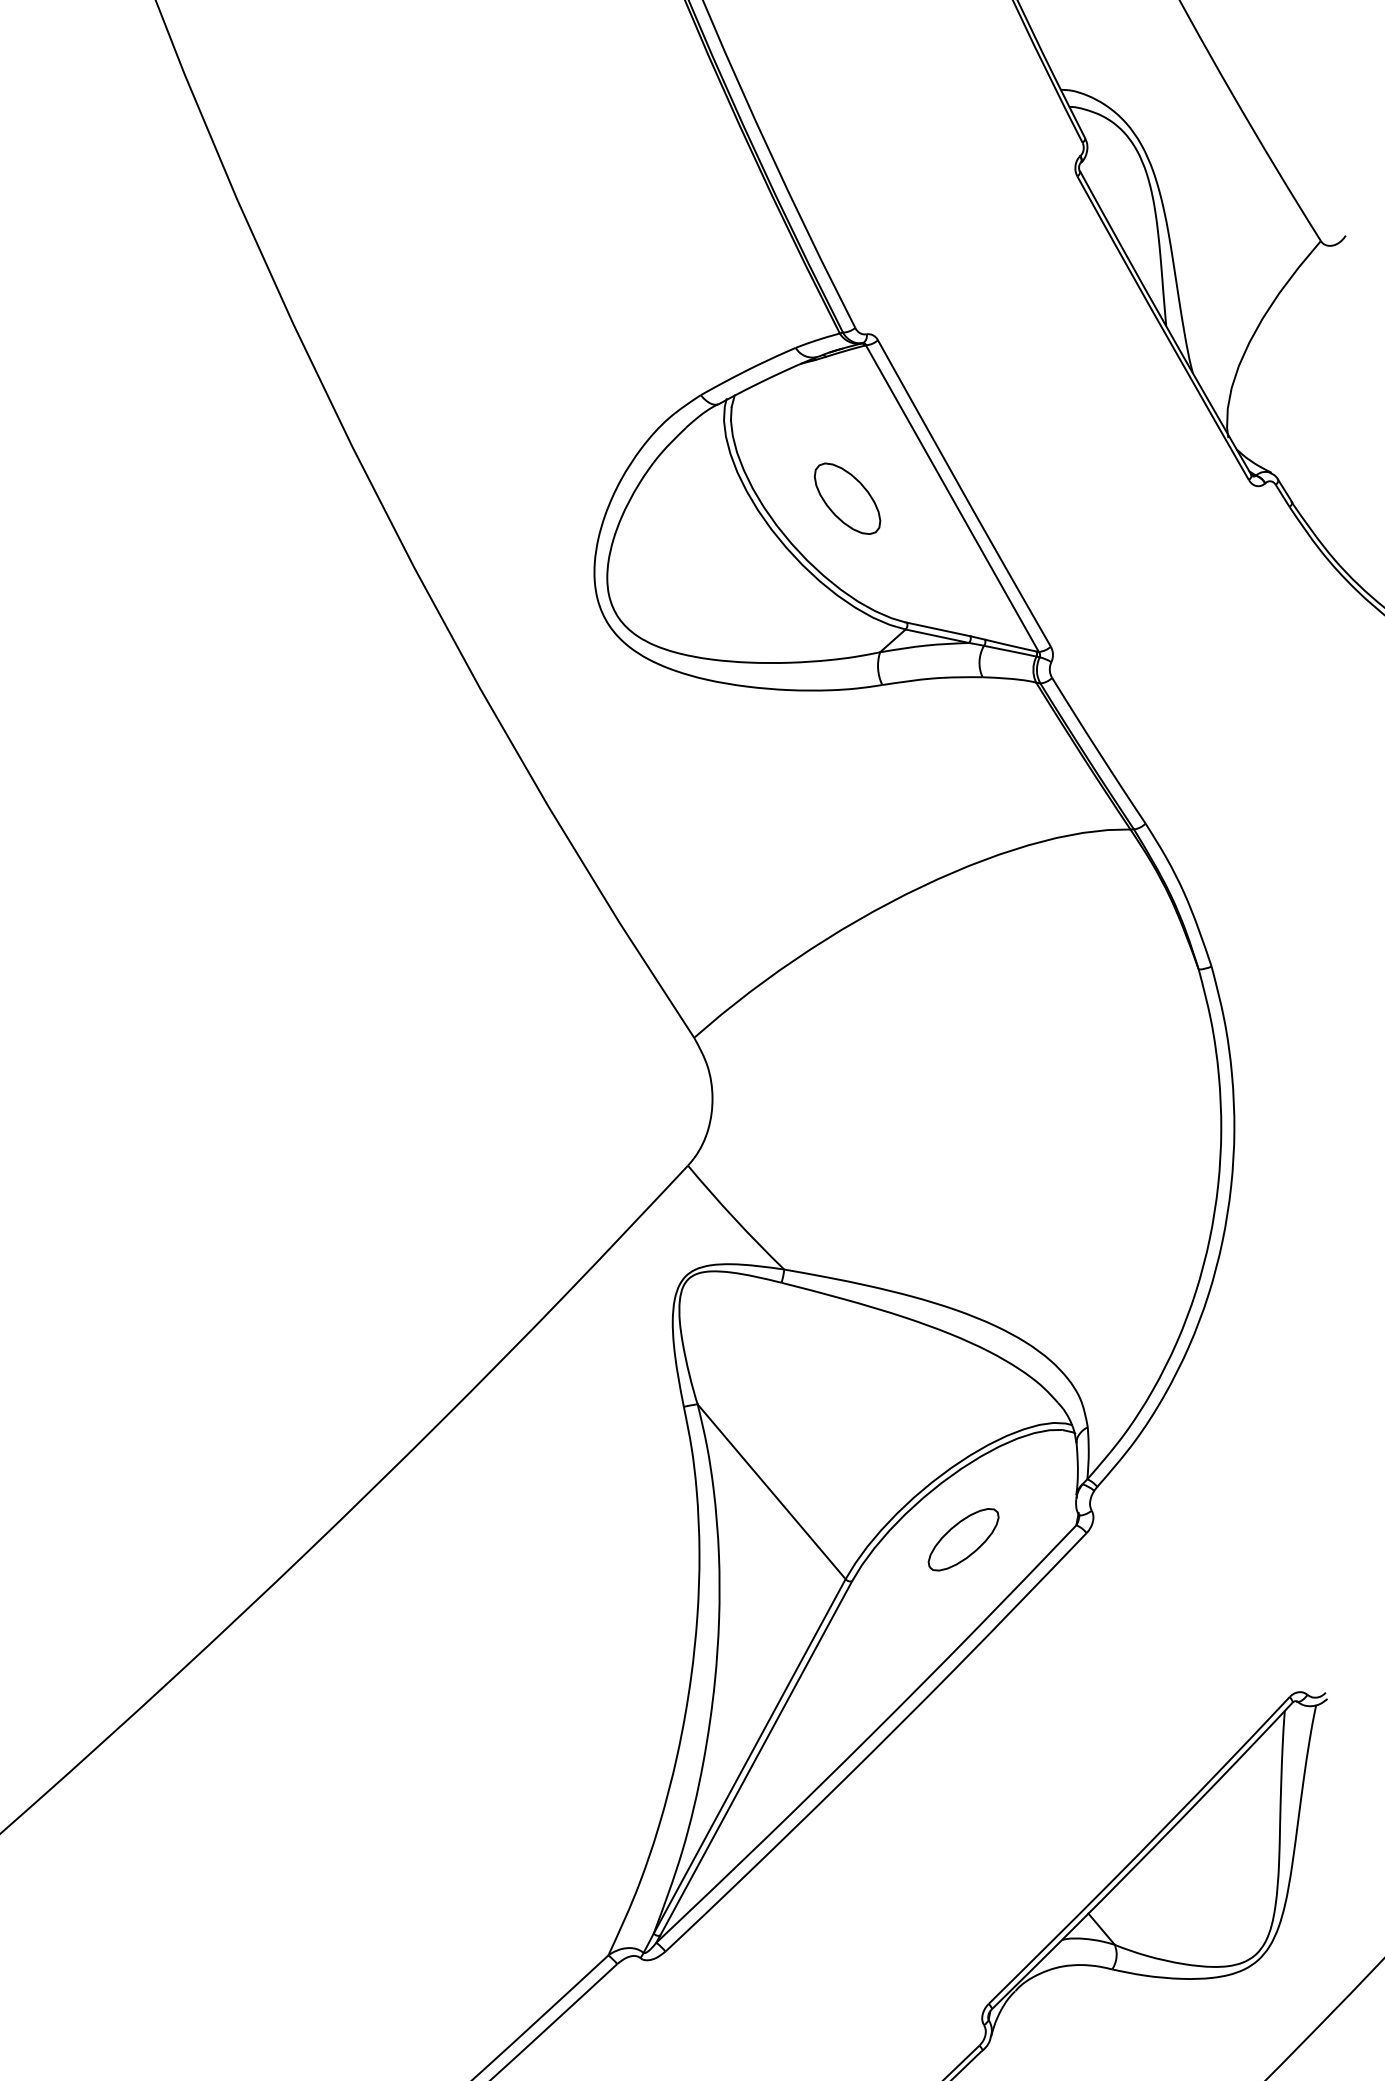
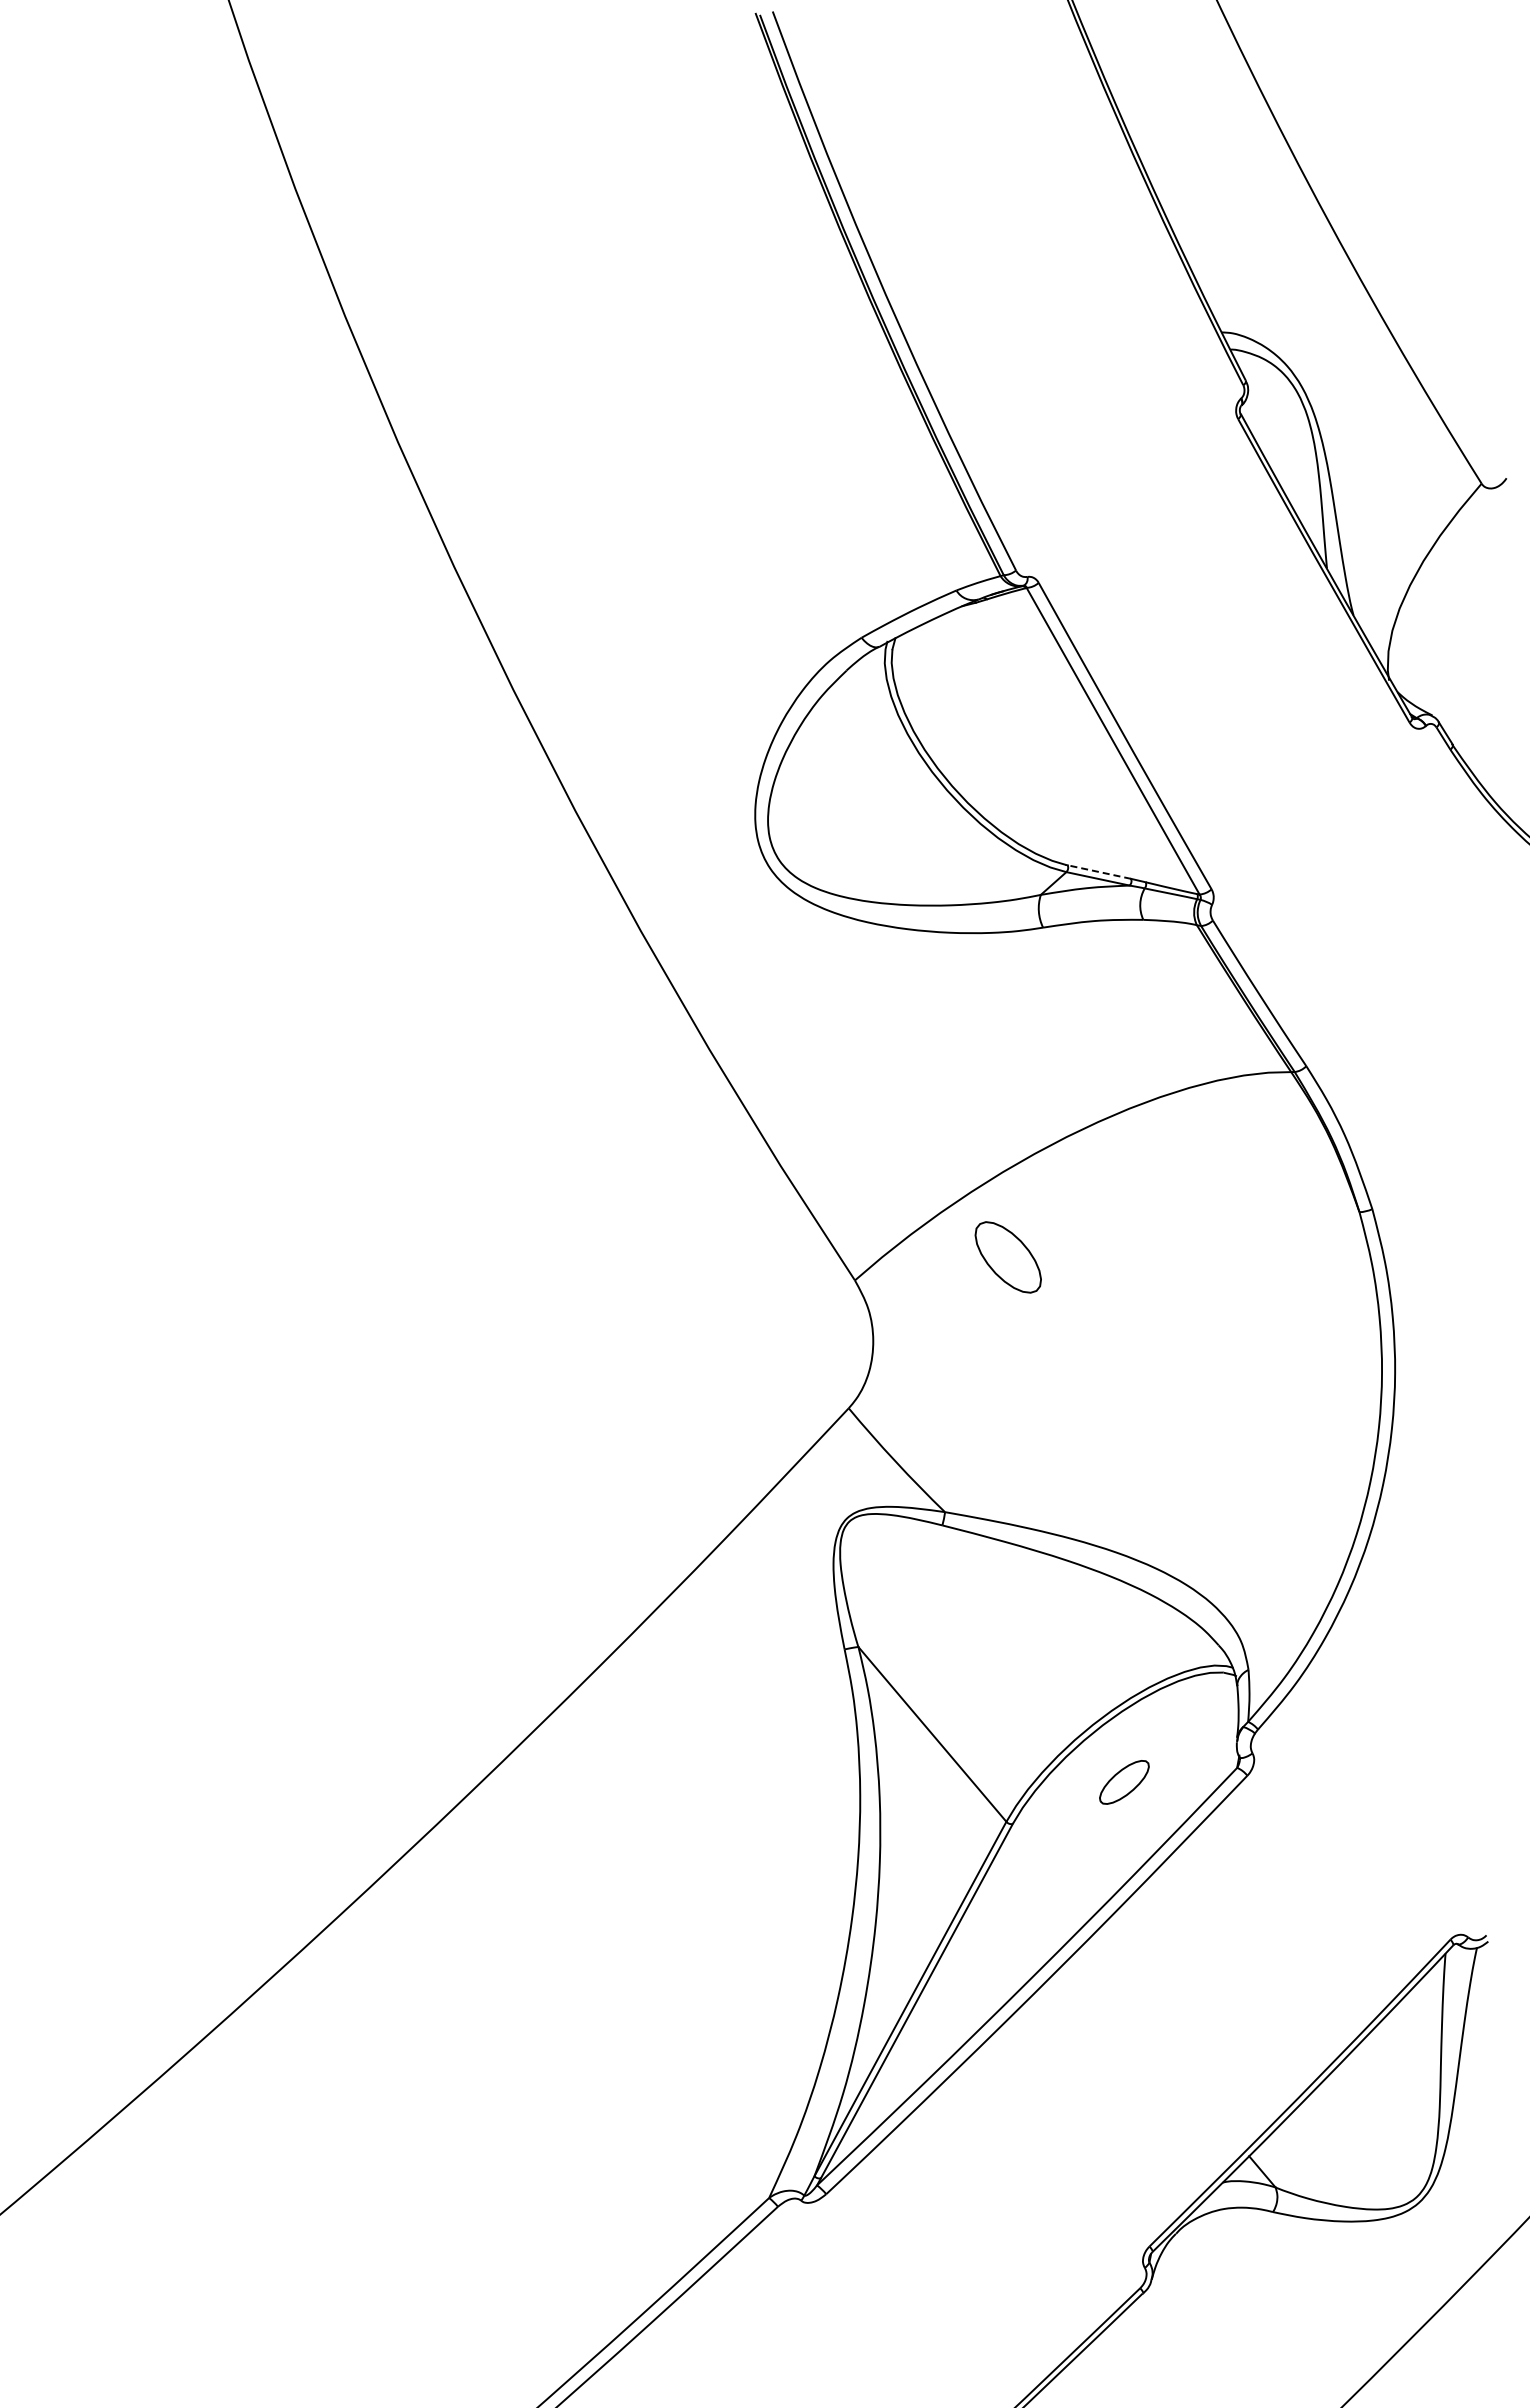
part: (846, 498) -> (1007, 1257), moved
line: (937, 628) -> (1098, 871), solid -> dashed
part: (963, 1539) -> (1124, 1782), size x0.7

